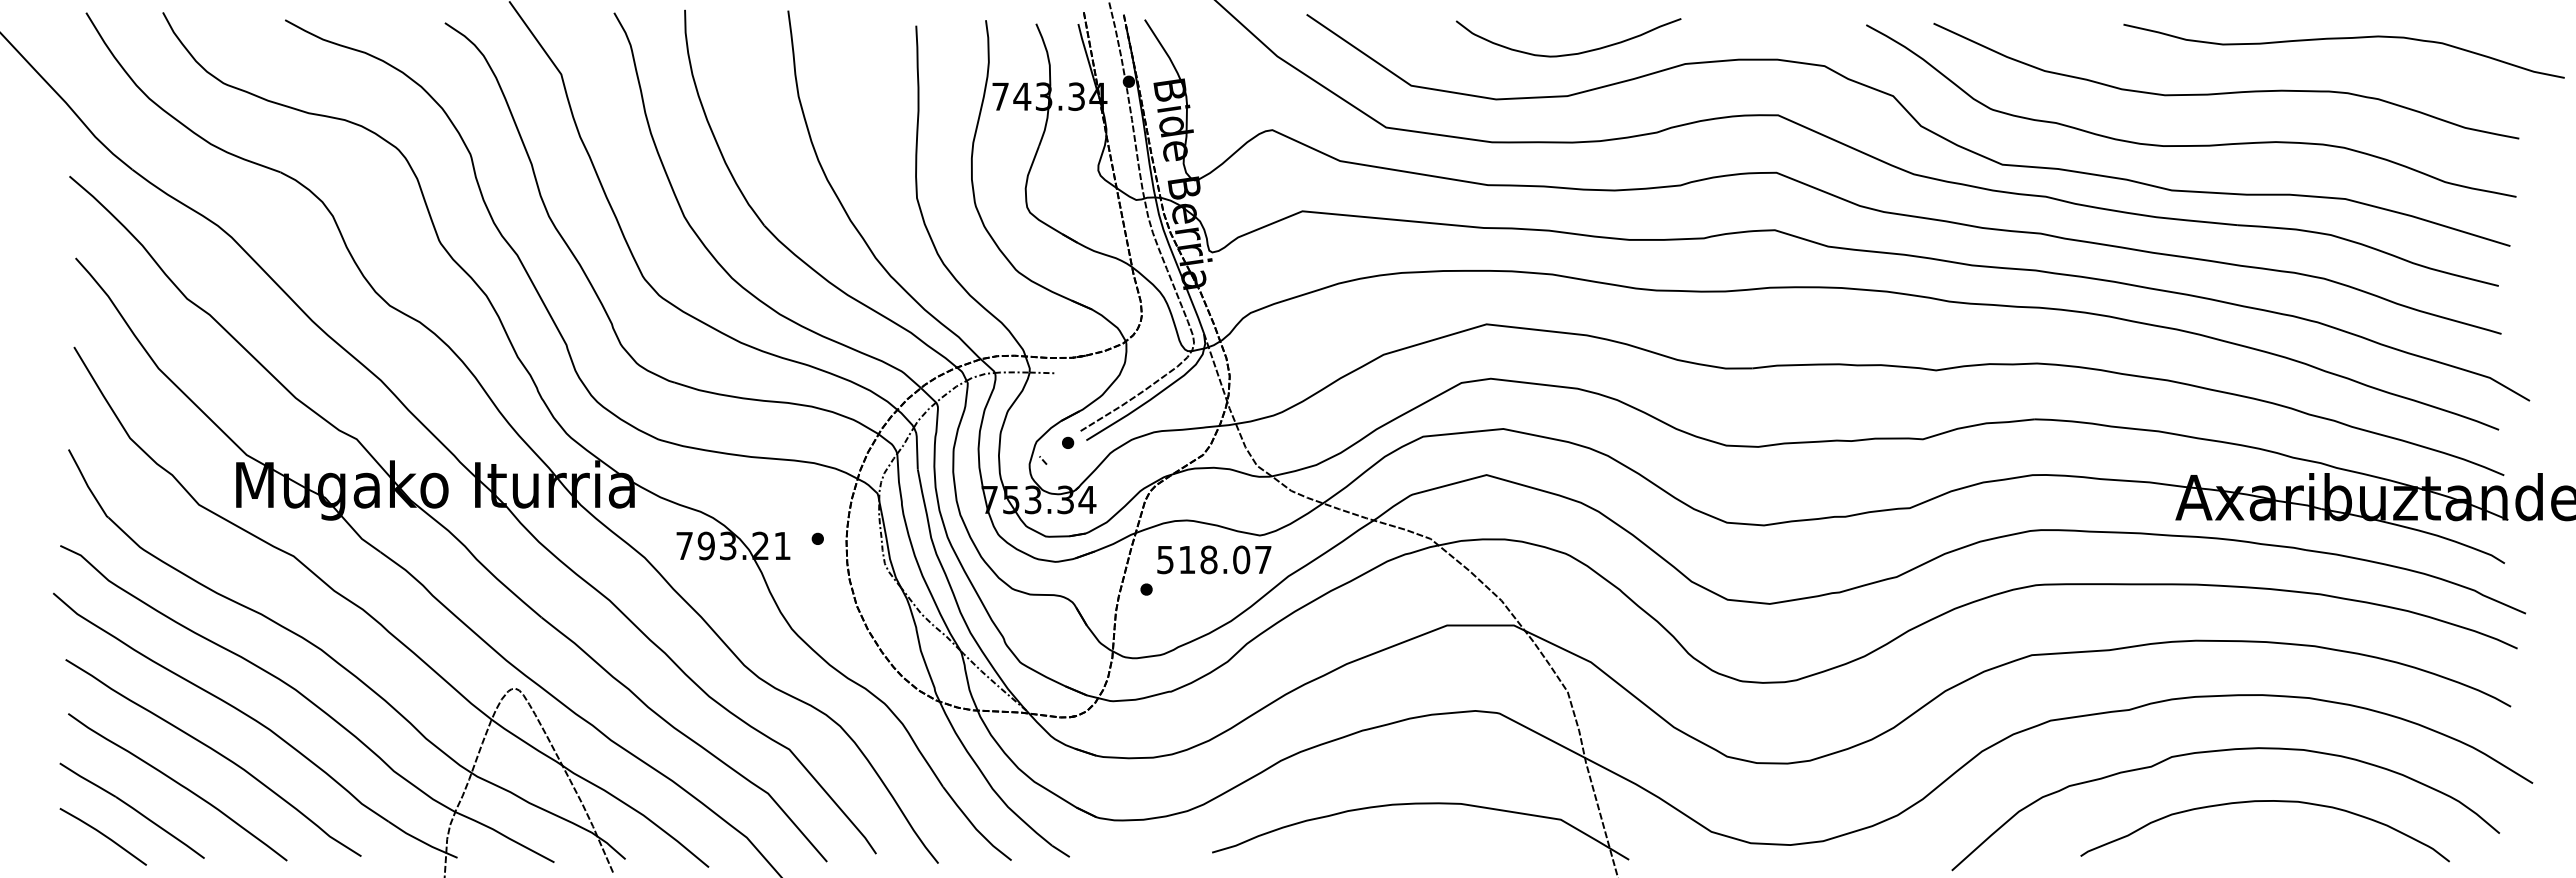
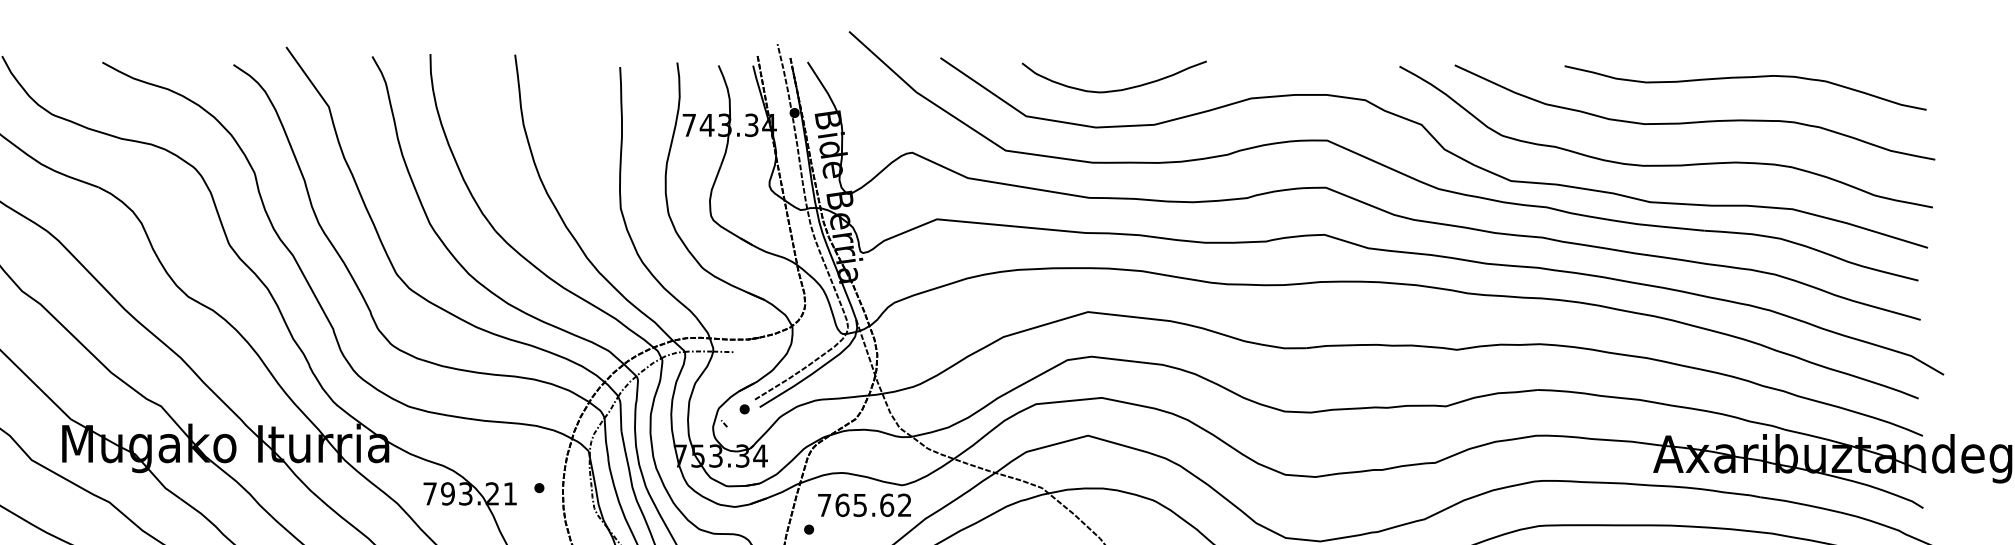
curve: (2343, 39) -> (1745, 78), moved
curve: (1569, 53) -> (1115, 89), moved
text: (1214, 559) -> (864, 504), 518.07 -> 765.62

